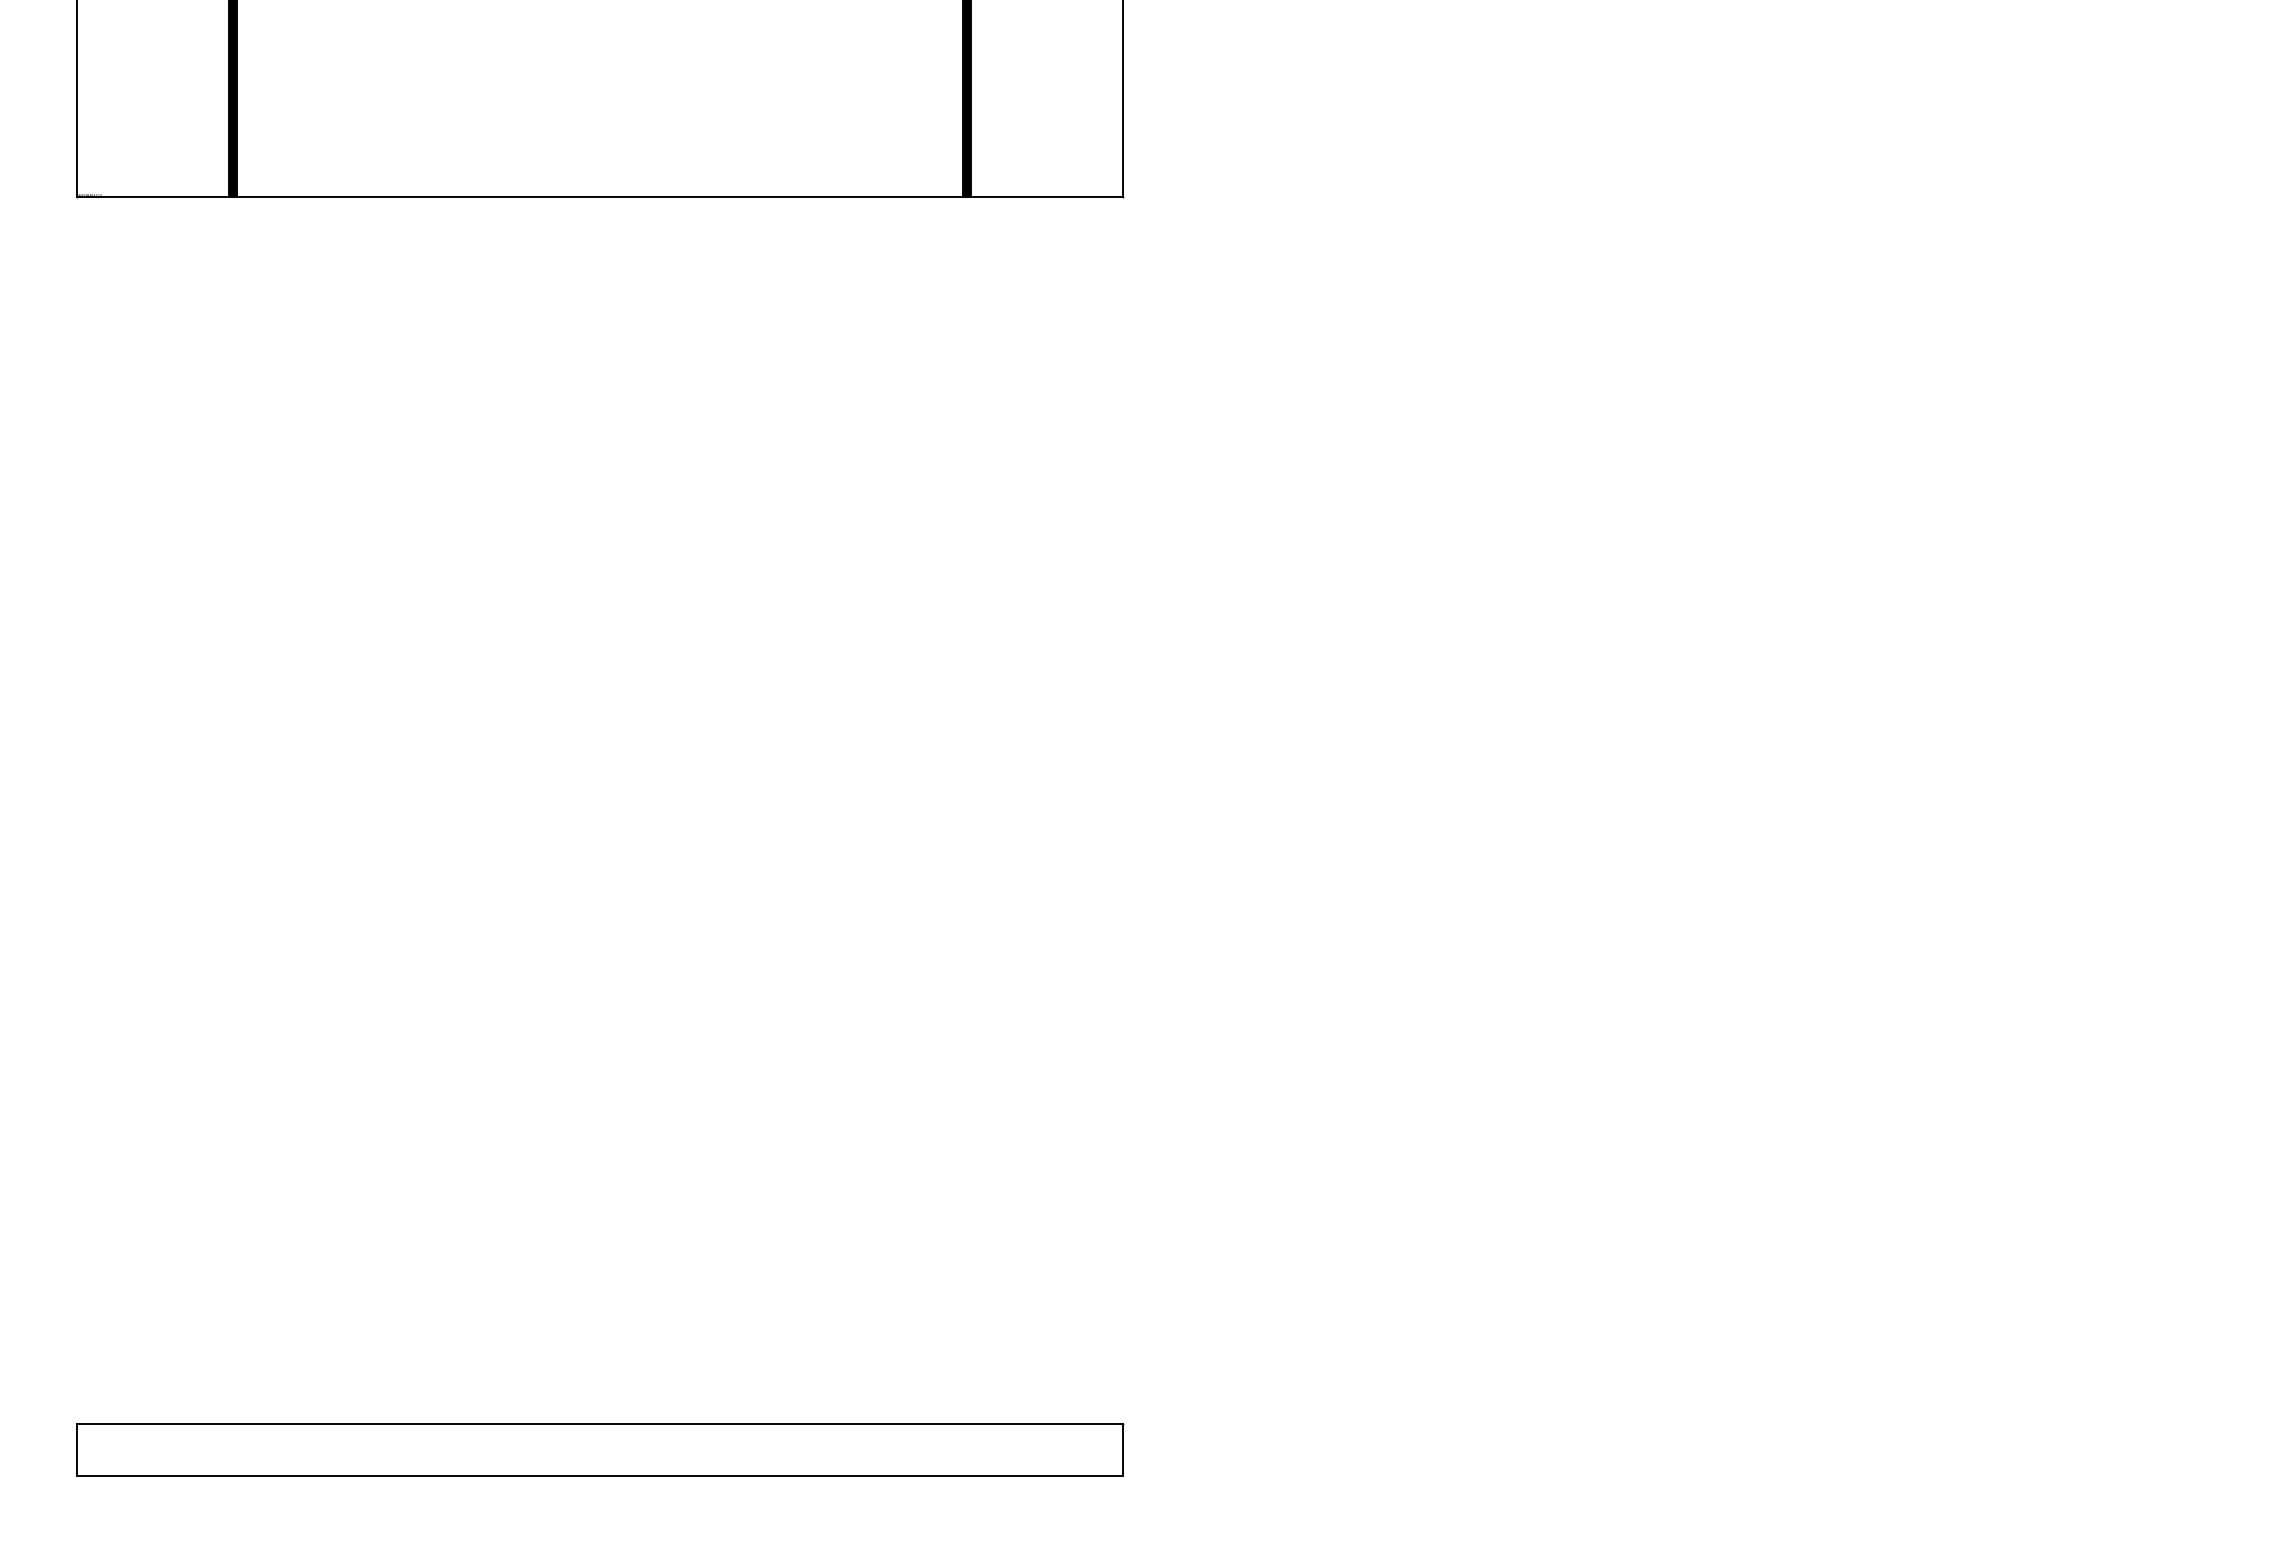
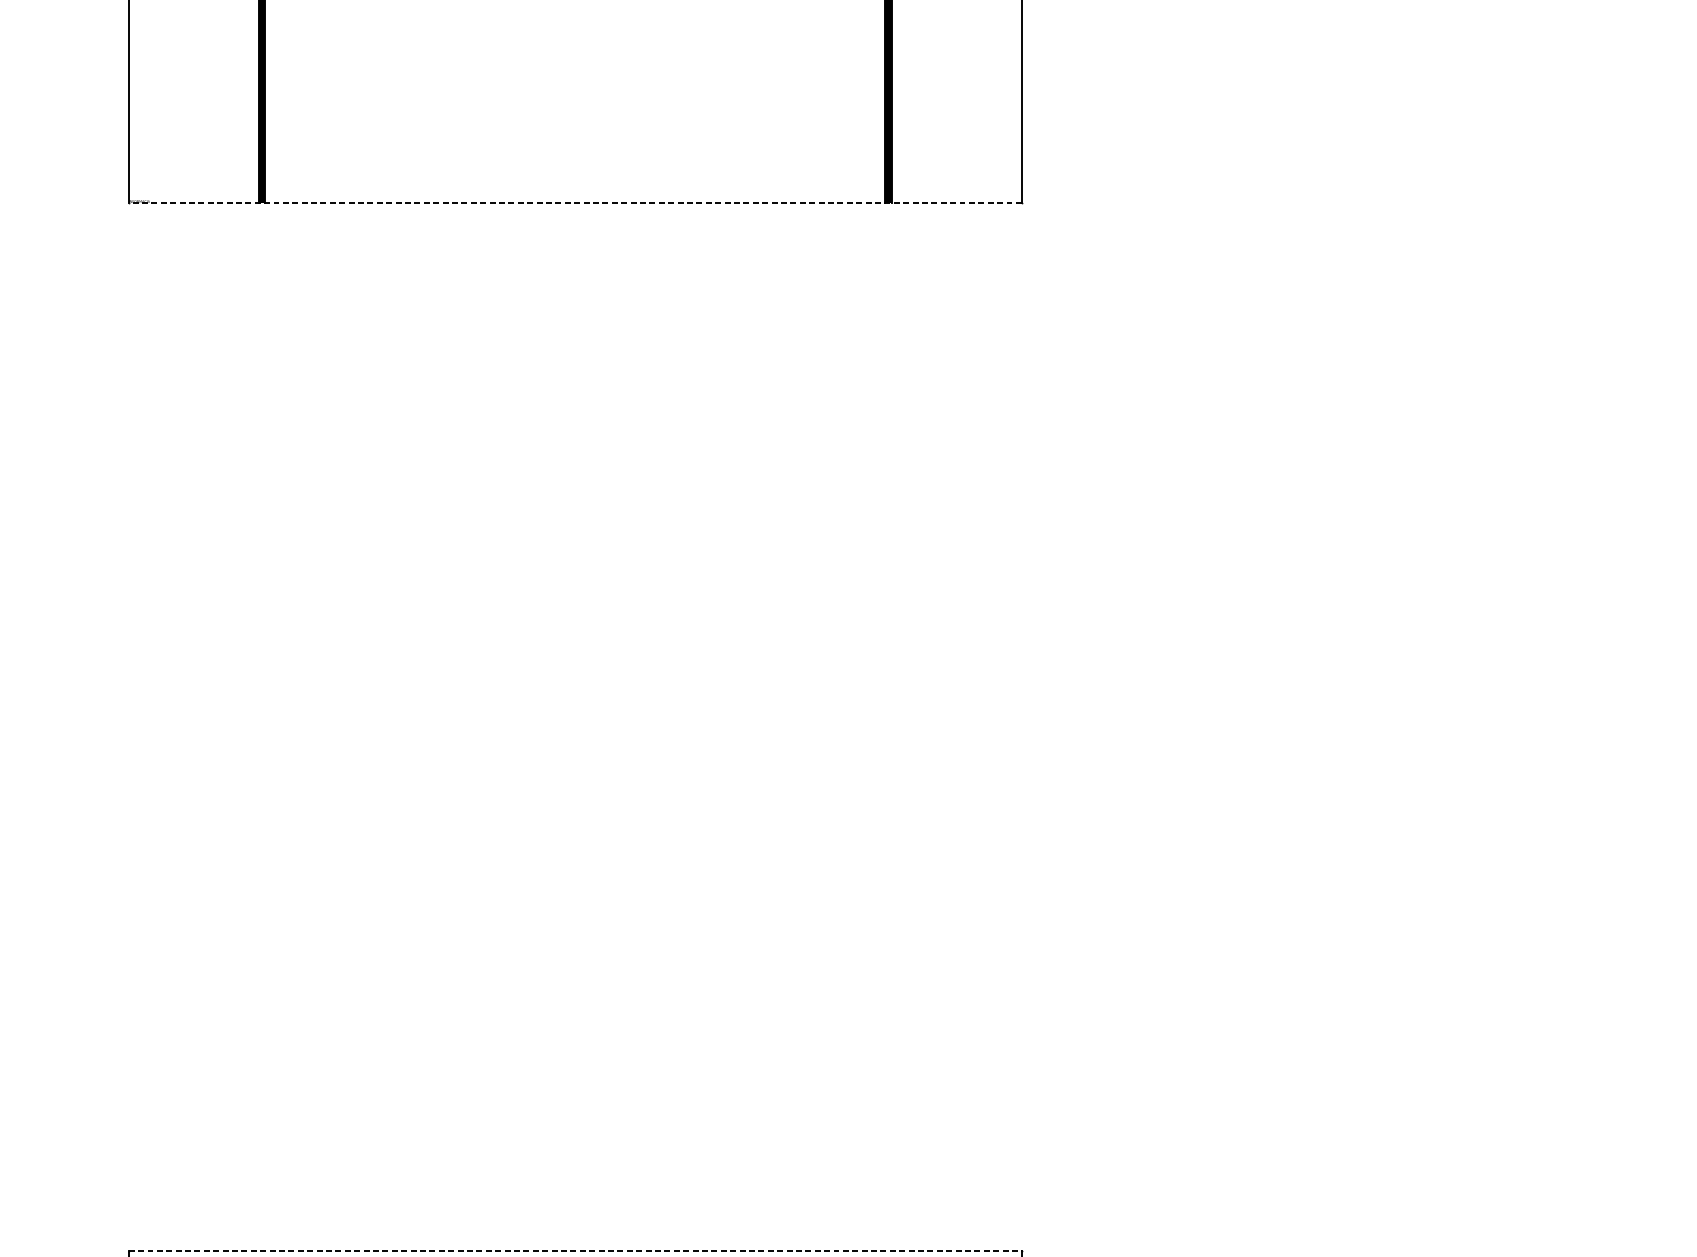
line: (600, 197) -> (575, 202), solid -> dashed
line: (600, 1424) -> (575, 1251), solid -> dashed

